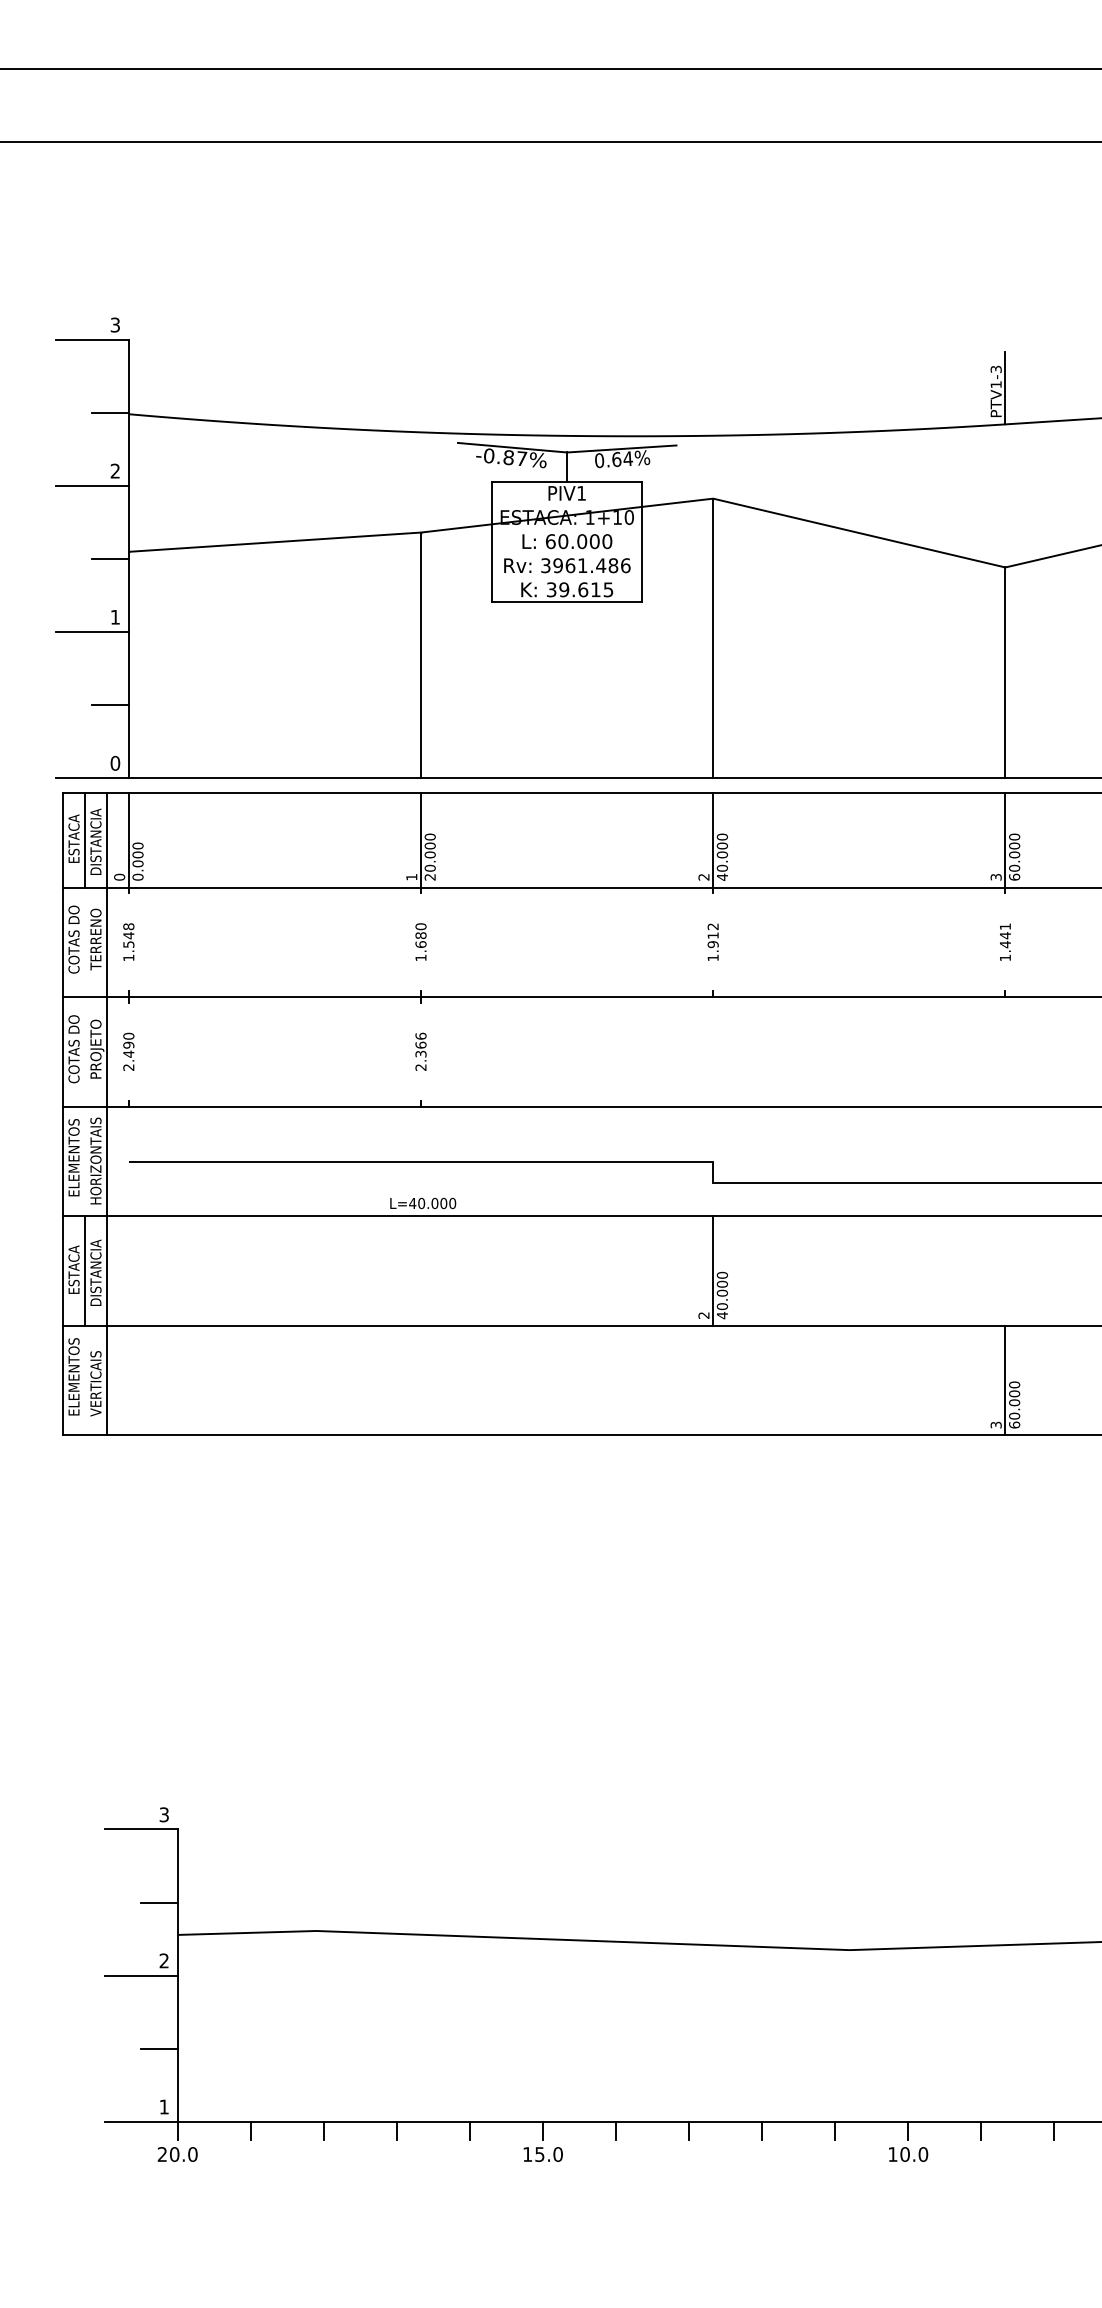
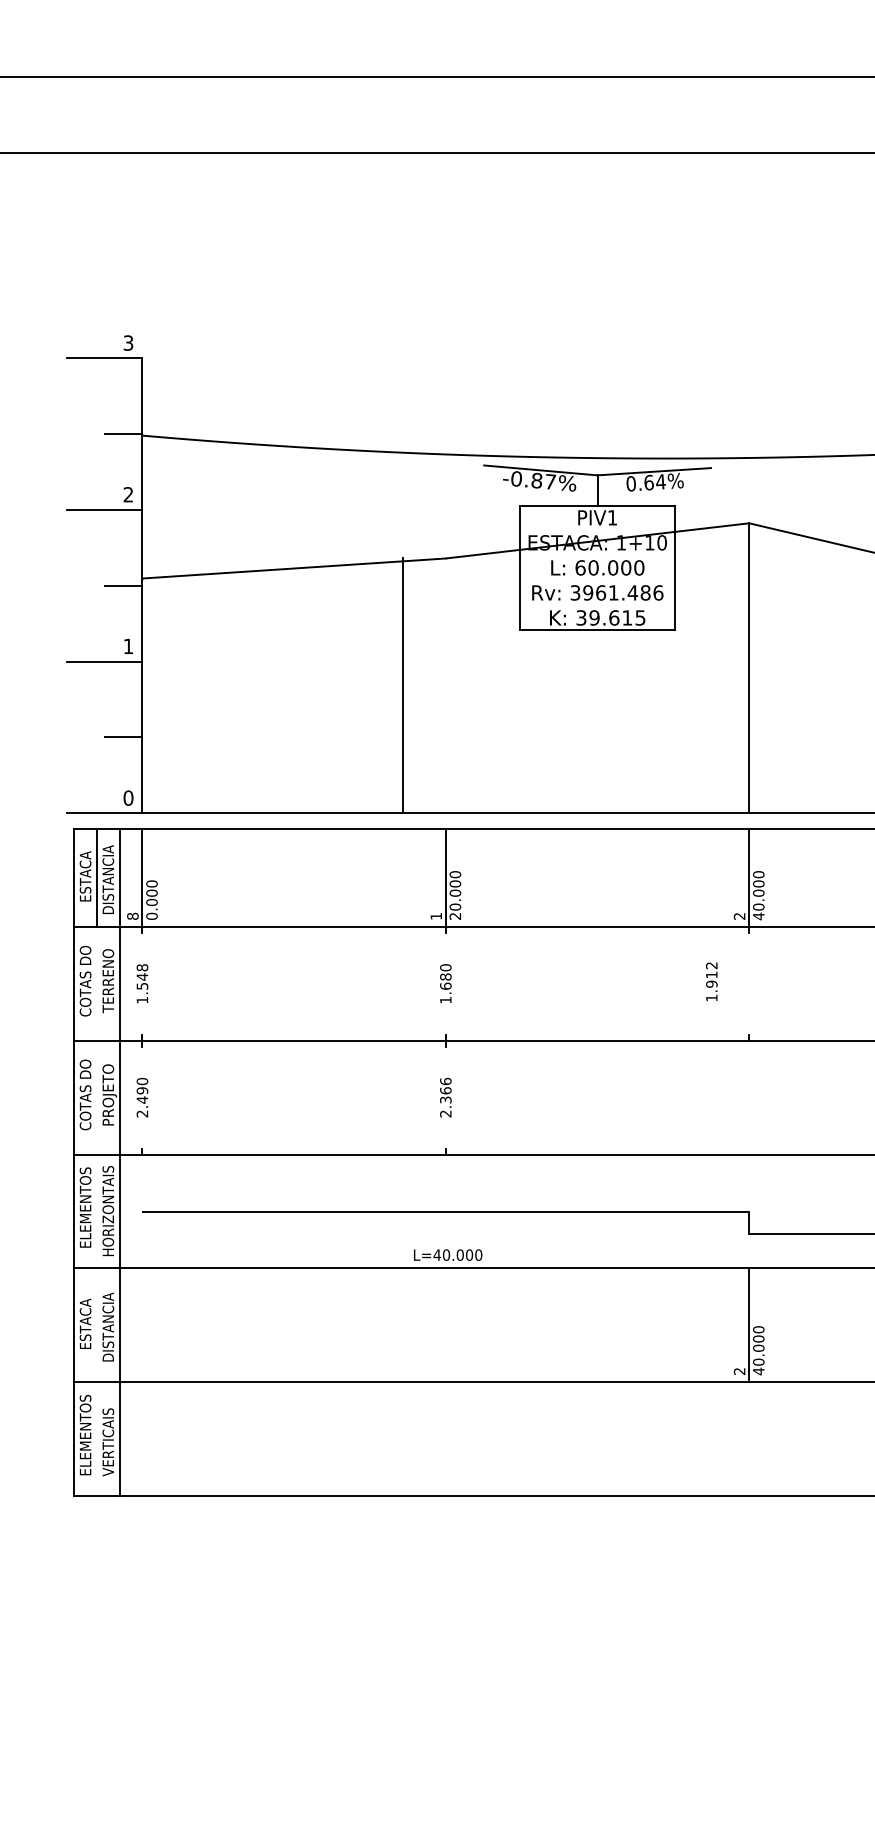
line: (421, 655) -> (403, 686), moved
text: (119, 876) -> (132, 915), 0 -> 8
text: (712, 941) -> (711, 981), moved
line: (85, 1270) -> (97, 1324), removed

